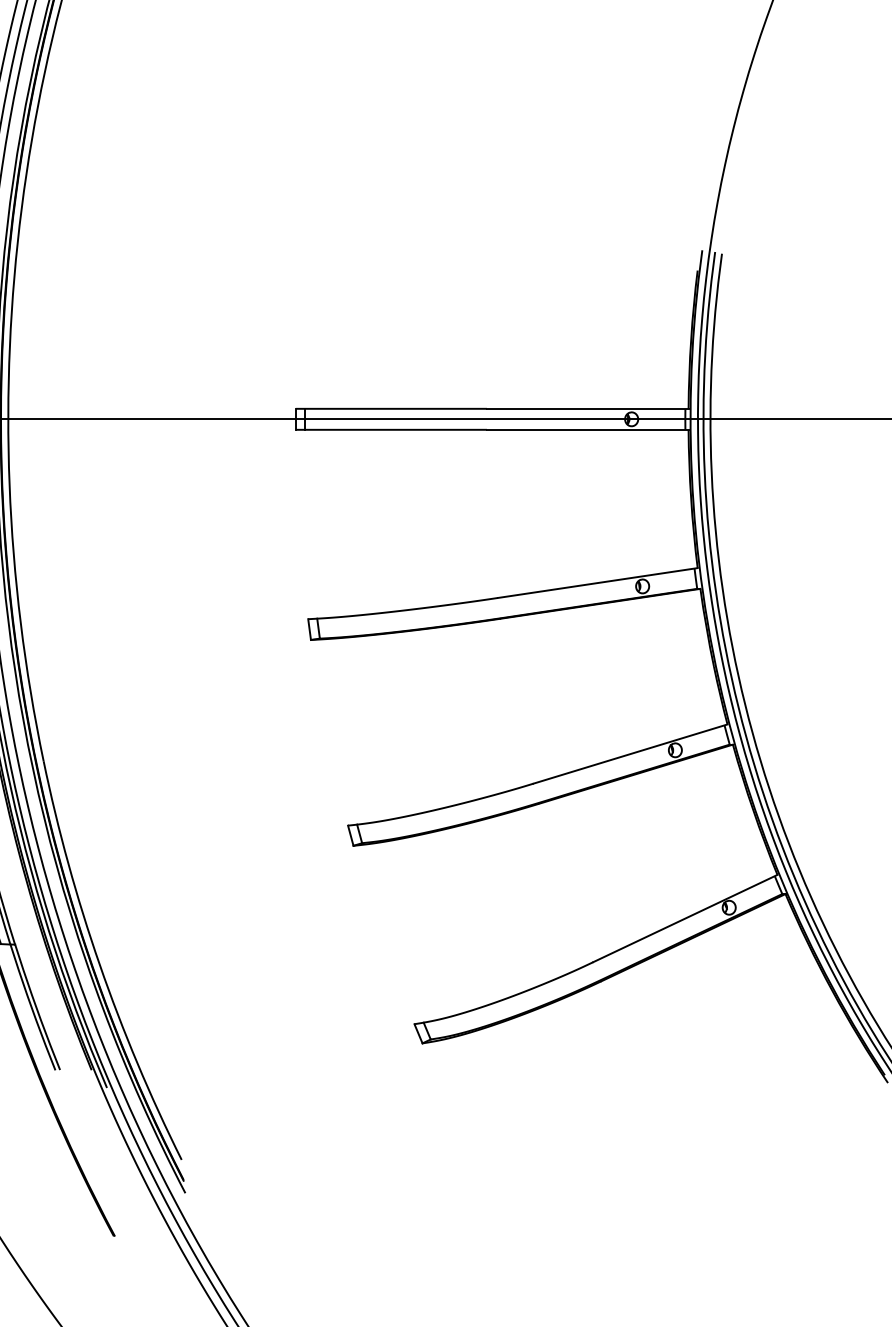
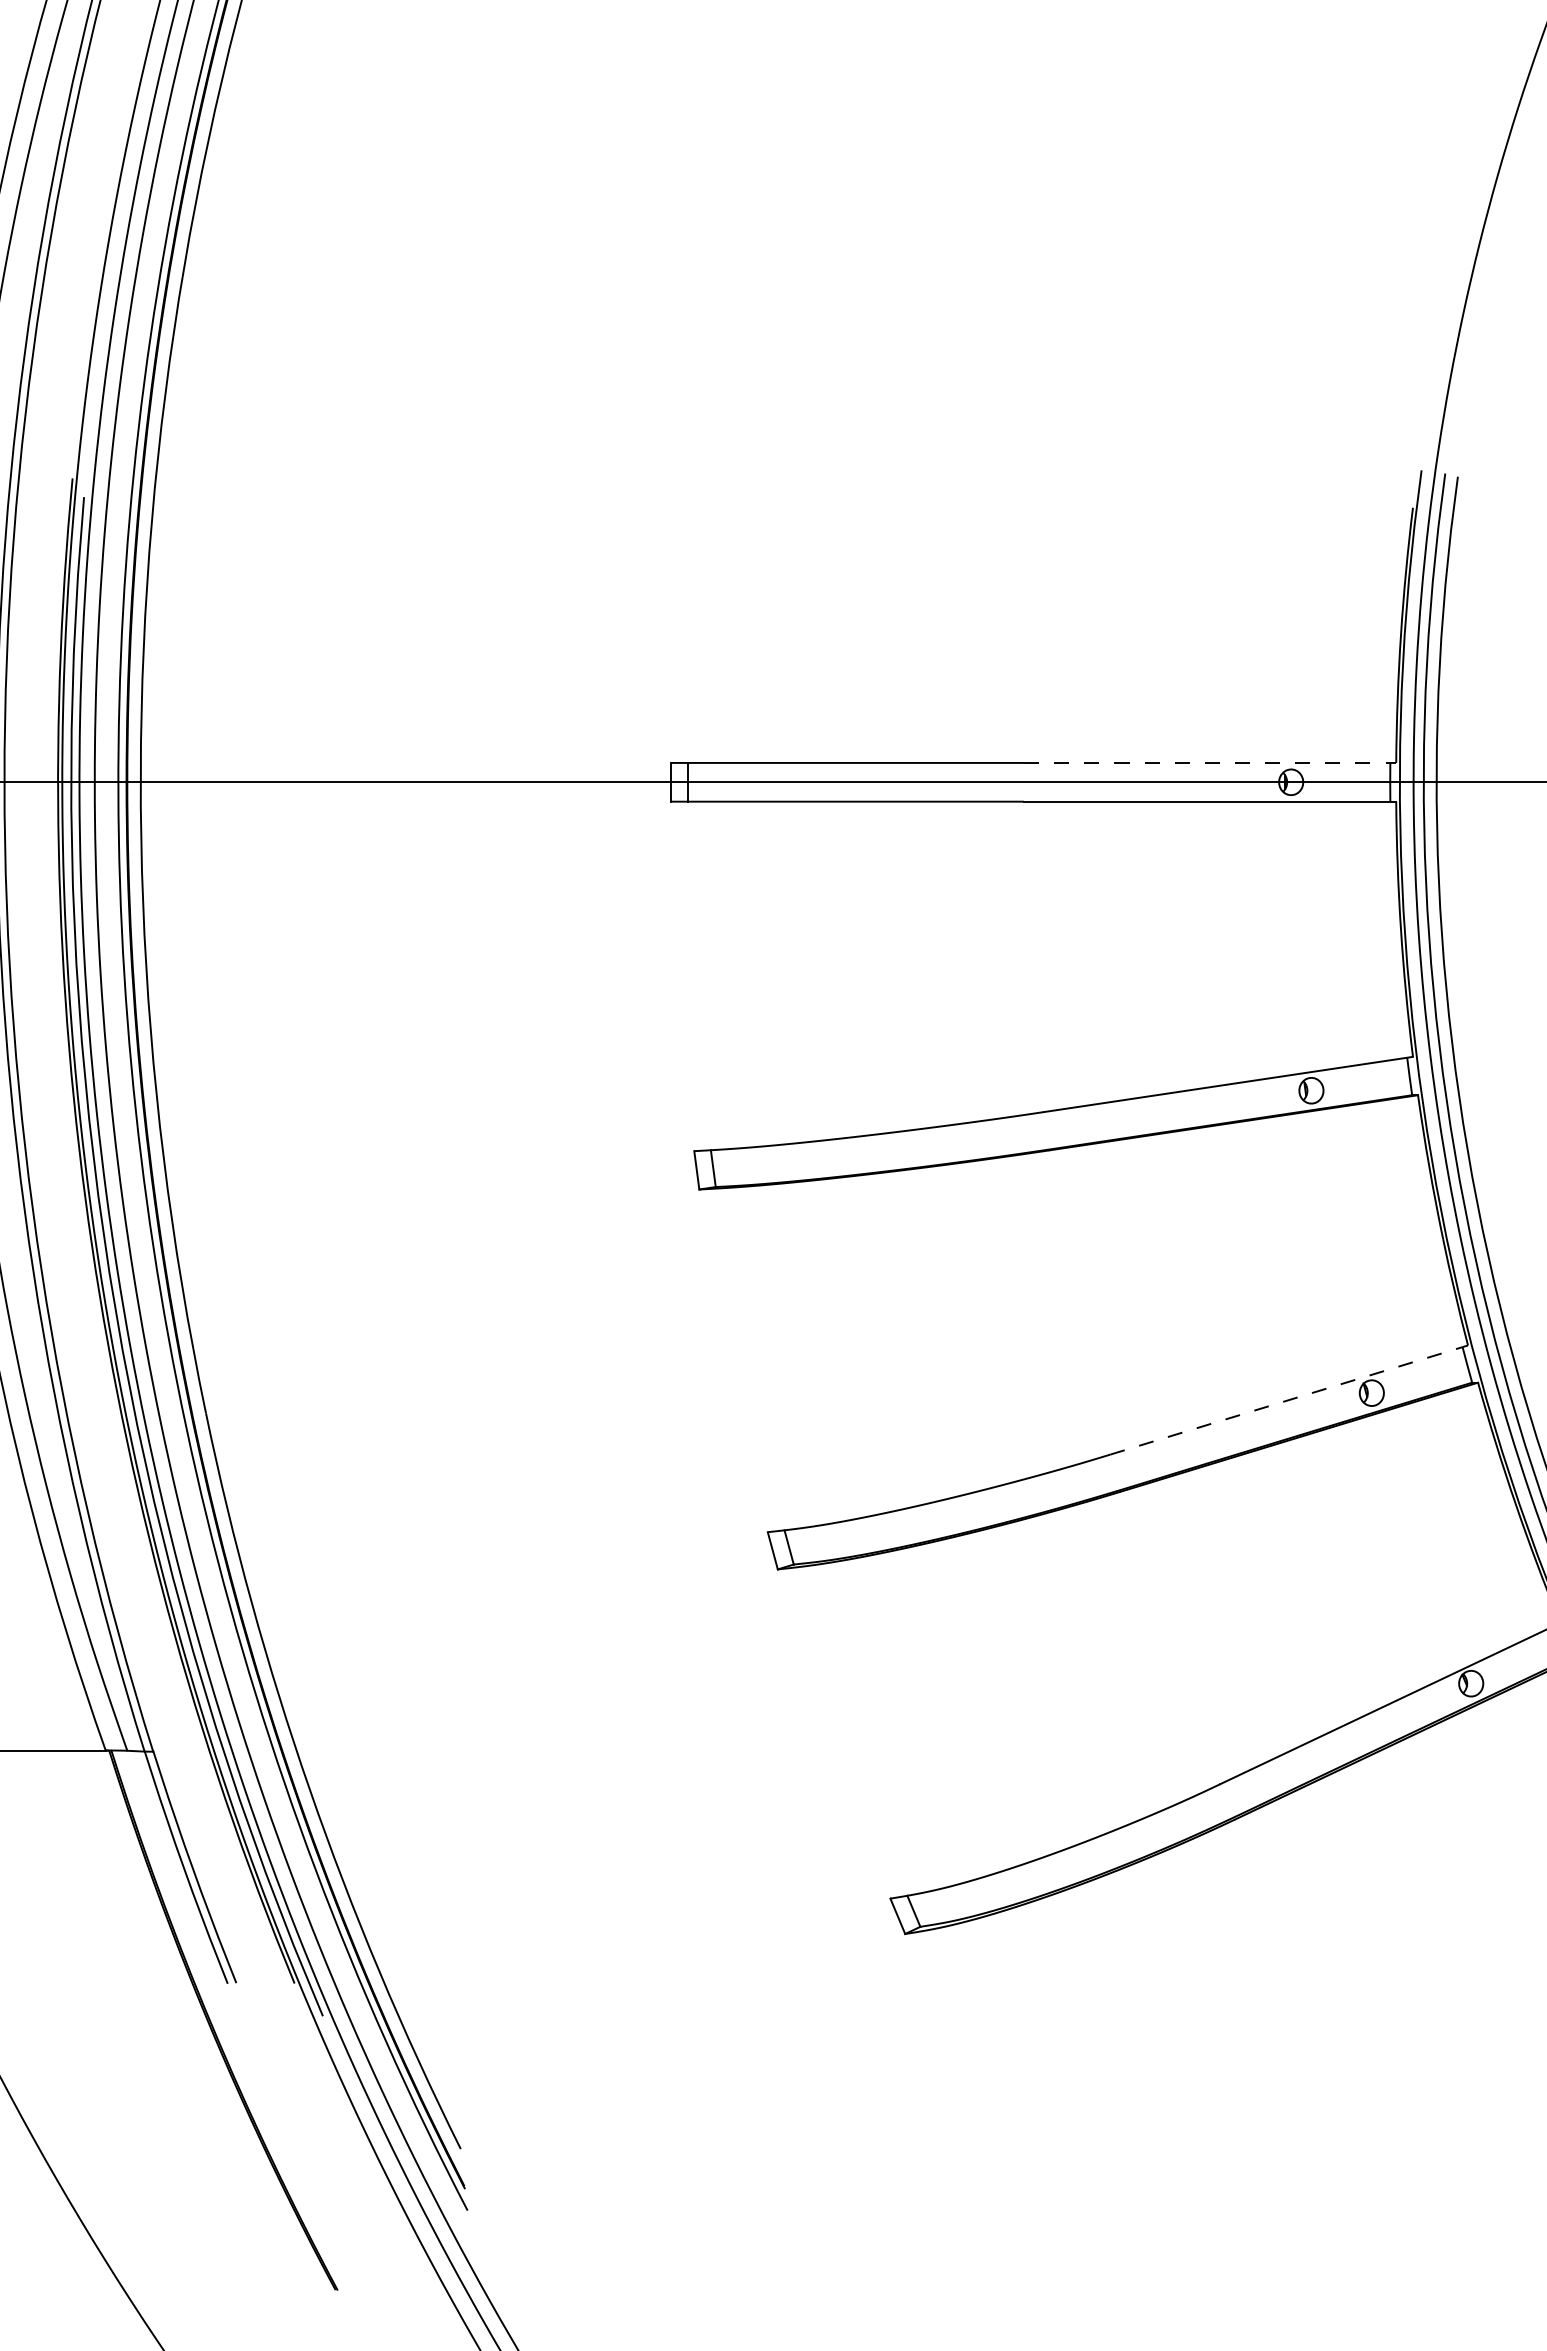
line: (587, 408) -> (1209, 762), solid -> dashed
line: (631, 753) -> (1290, 1399), solid -> dashed

